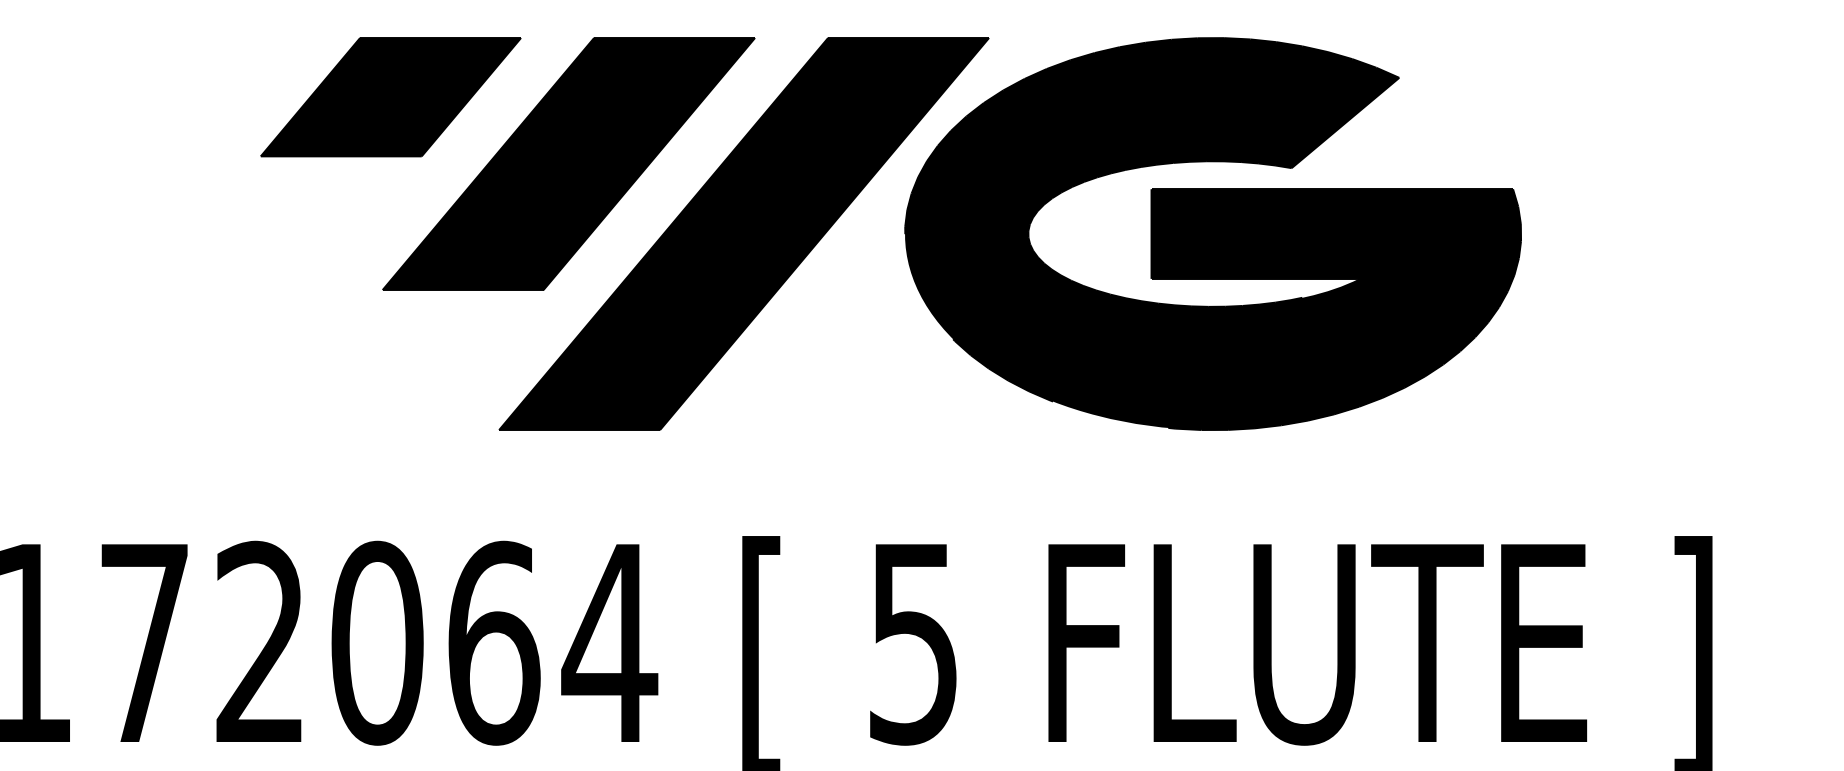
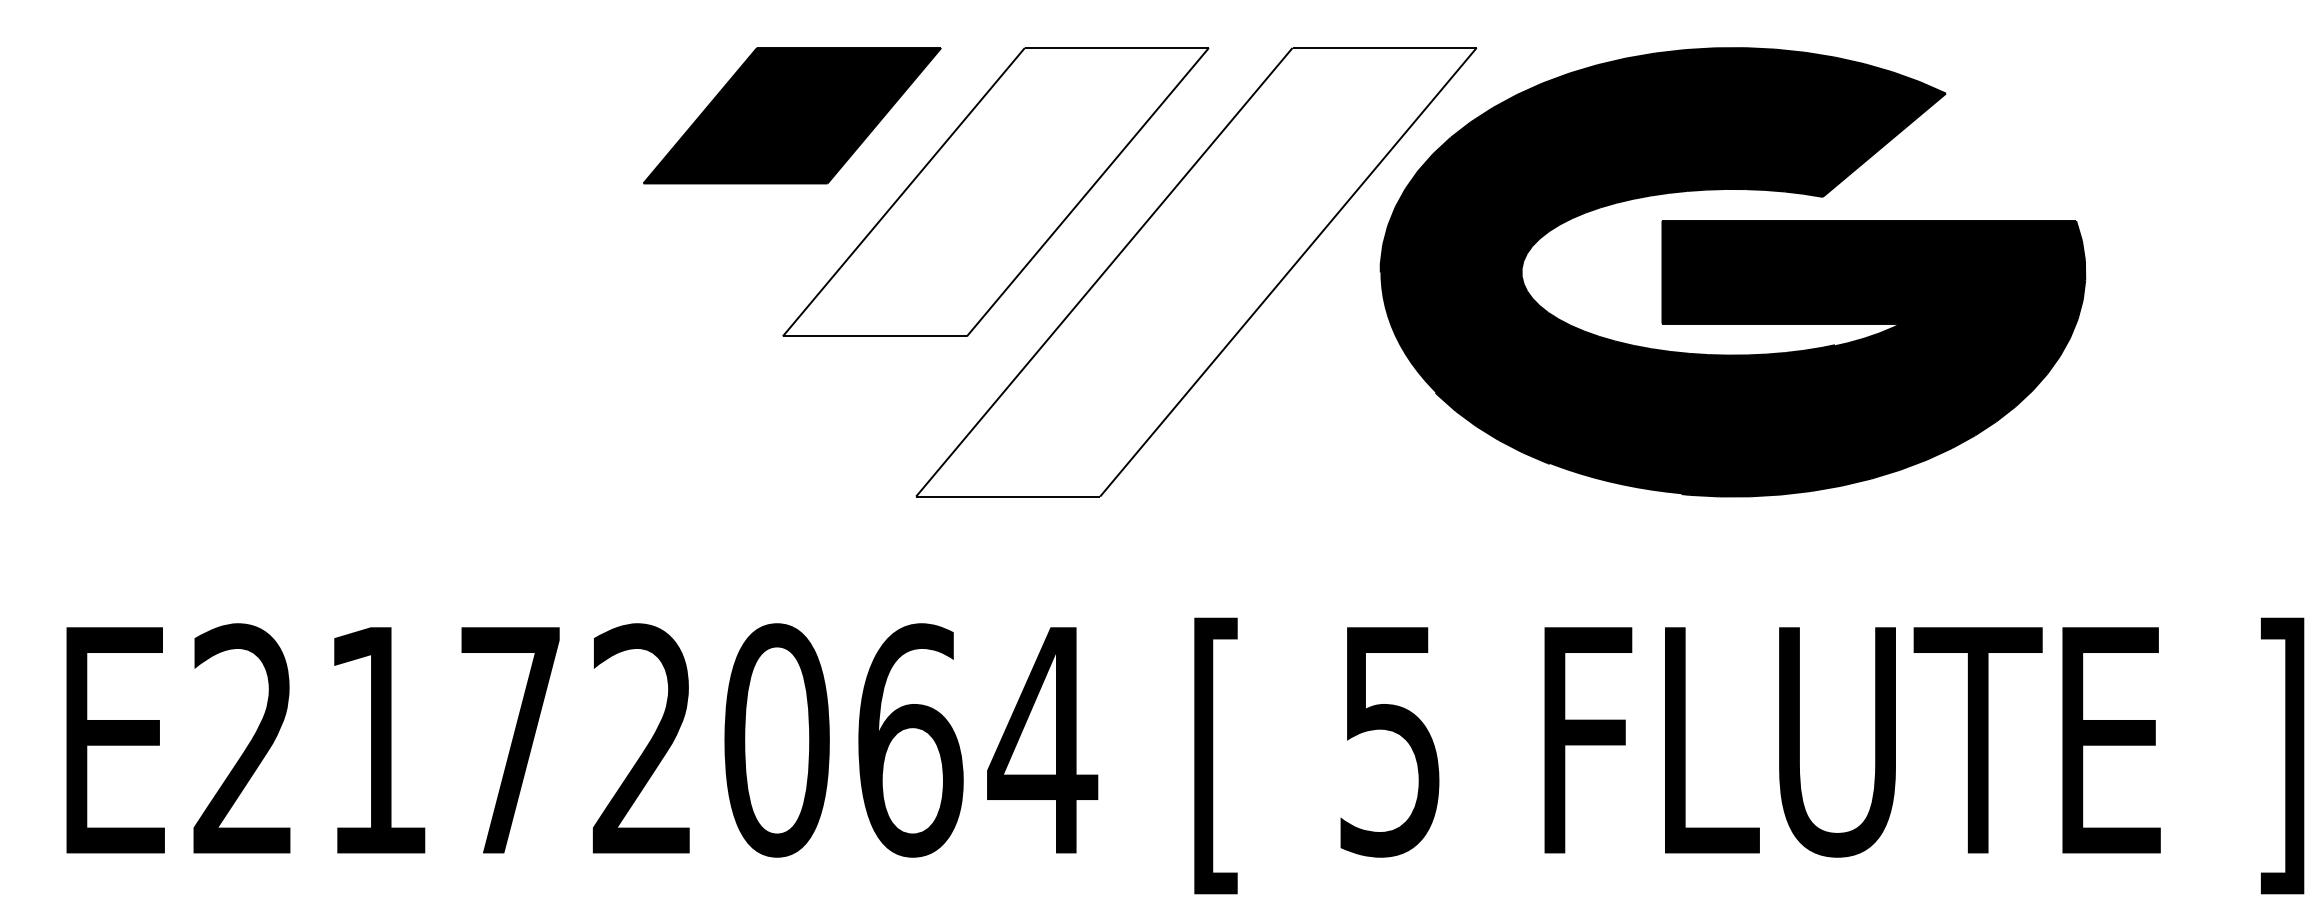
fill: (568, 164) -> (995, 192), removed
fill: (744, 234) -> (1196, 272), removed

